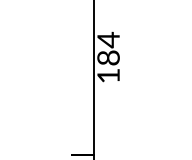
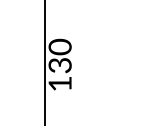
text: (108, 48) -> (60, 55), 184 -> 130

